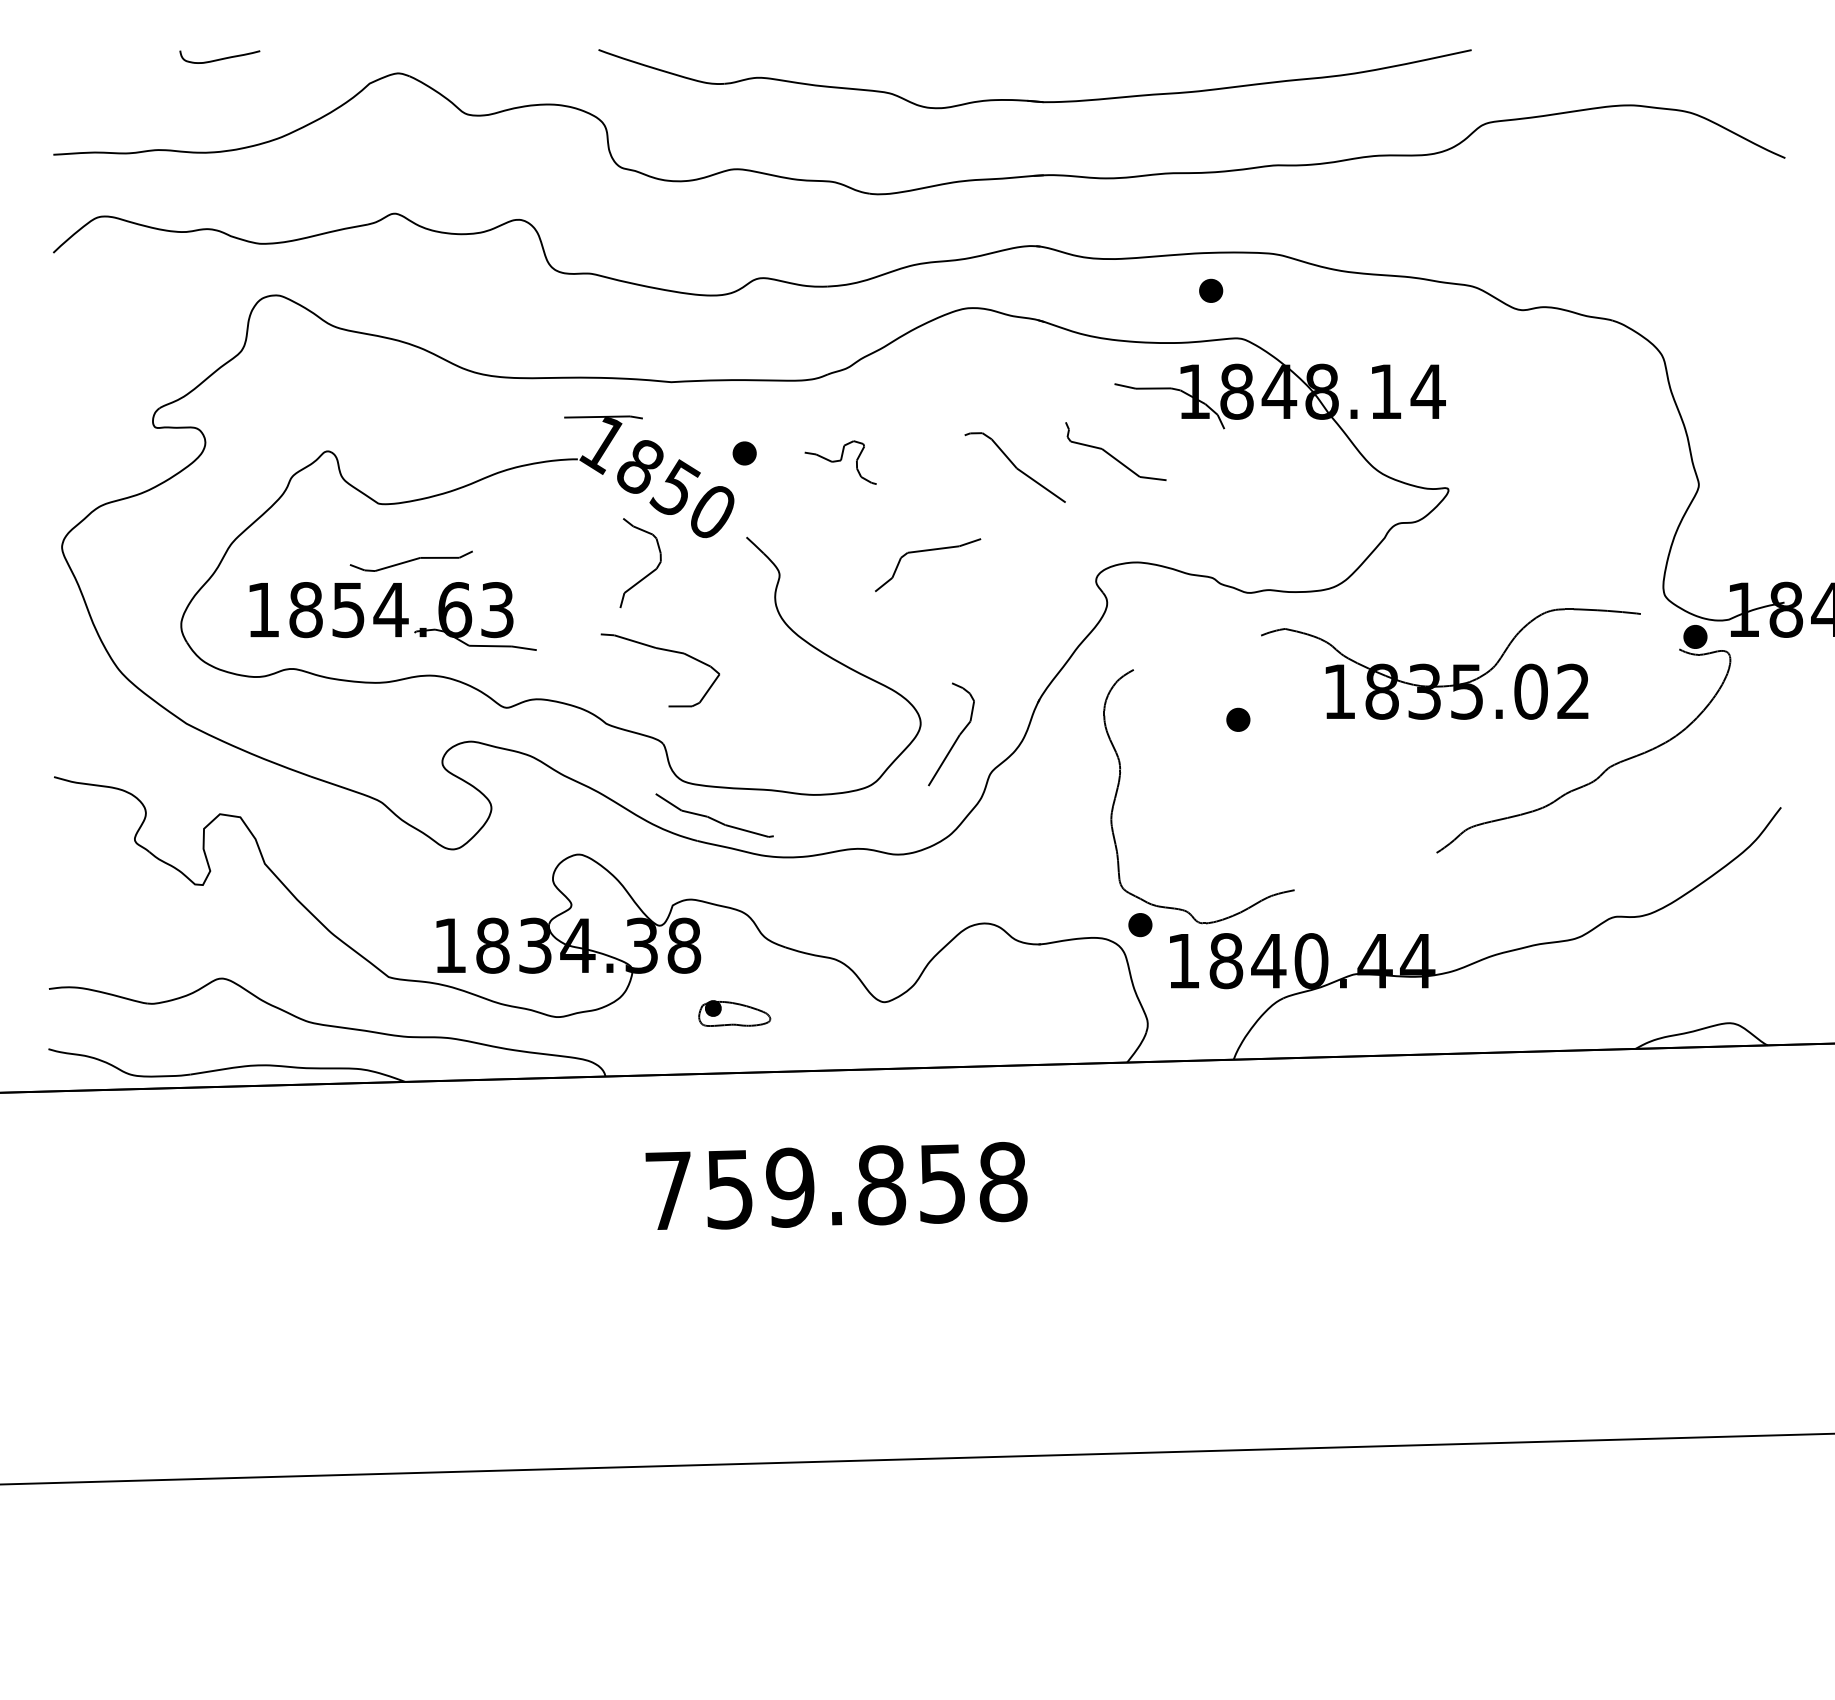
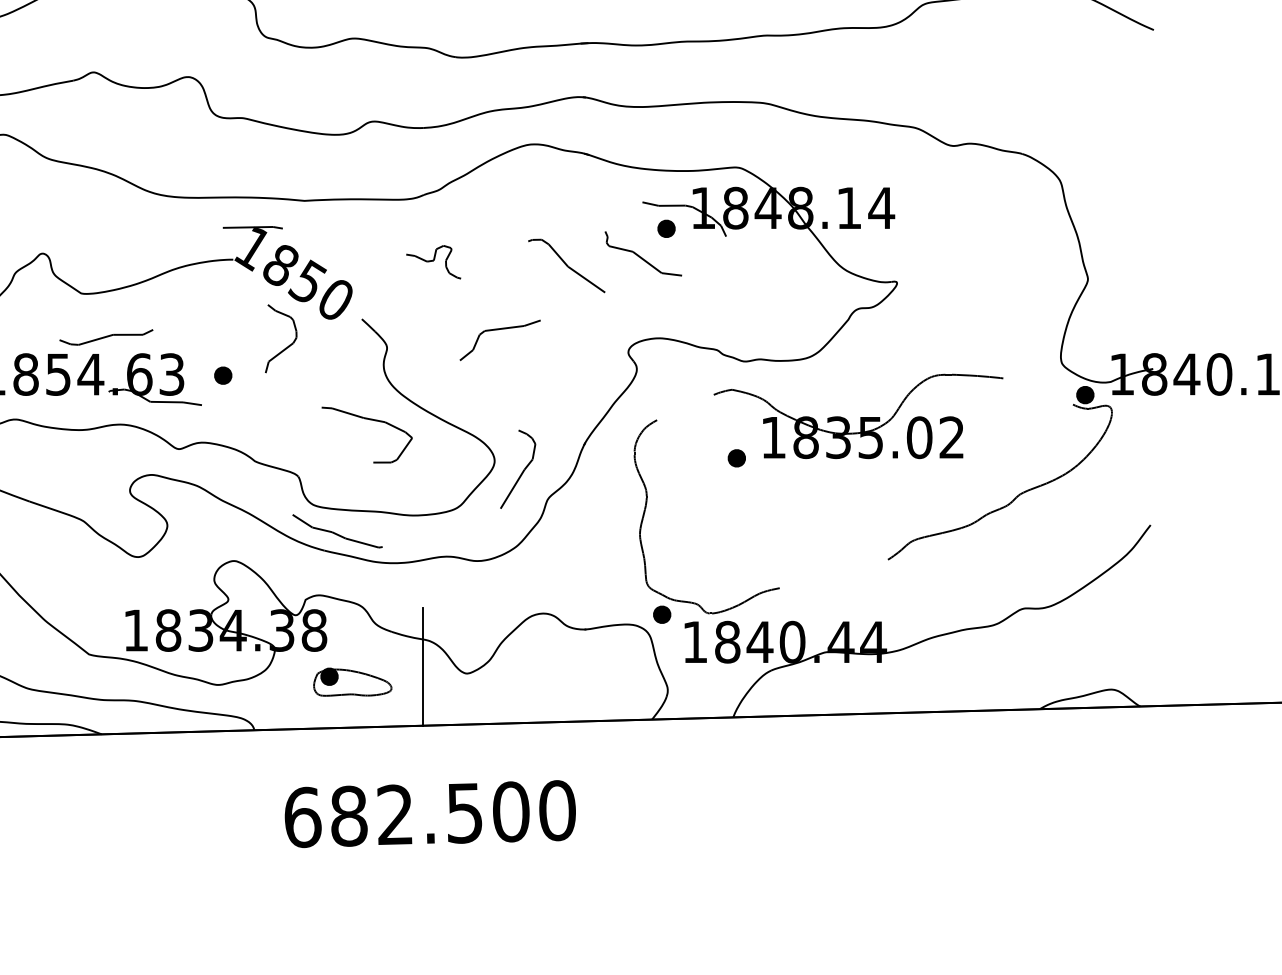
part: (1211, 290) -> (666, 228), moved
part: (744, 453) -> (223, 375), moved
part: (662, 650) -> (368, 419), moved
part: (1450, 663) -> (858, 416), moved
line: (826, 992) -> (422, 666), added
part: (734, 1013) -> (352, 682), size x1.43
text: (836, 1186) -> (430, 814), 759.858 -> 682.500

